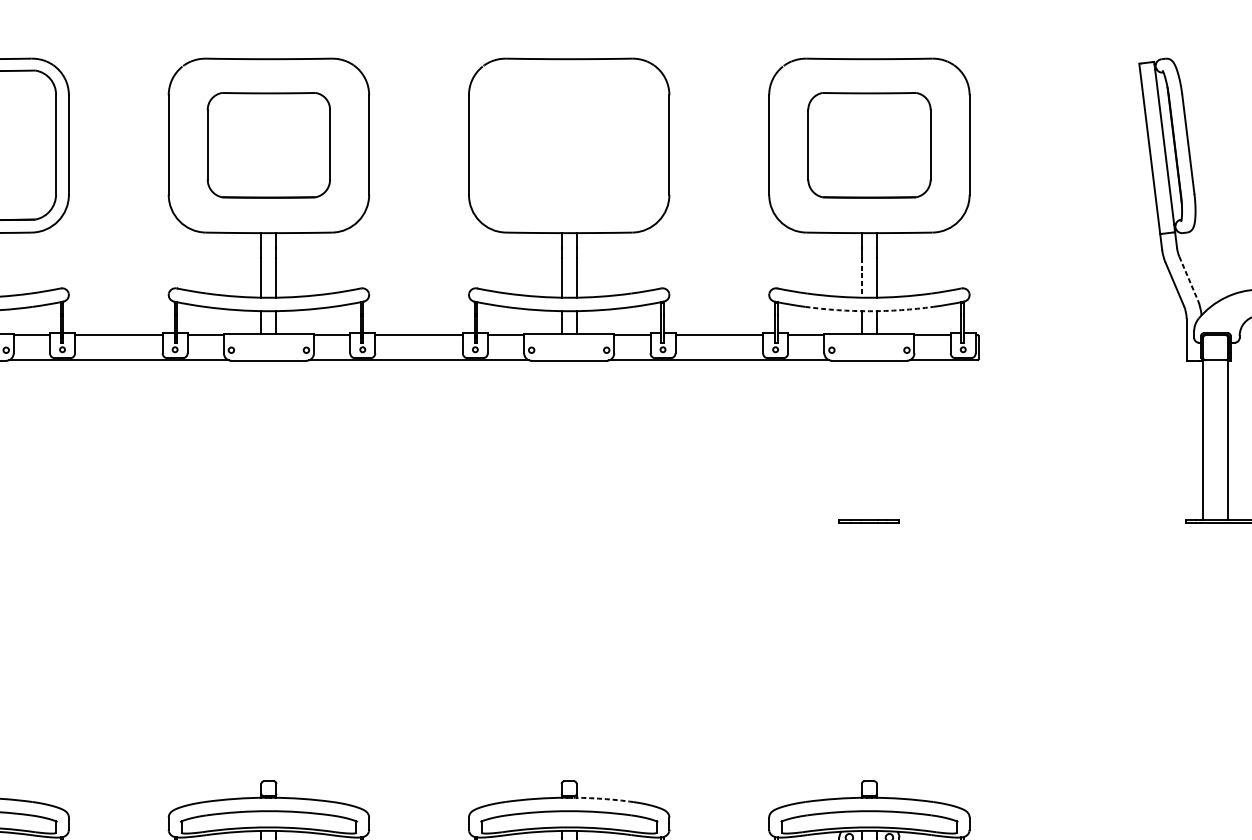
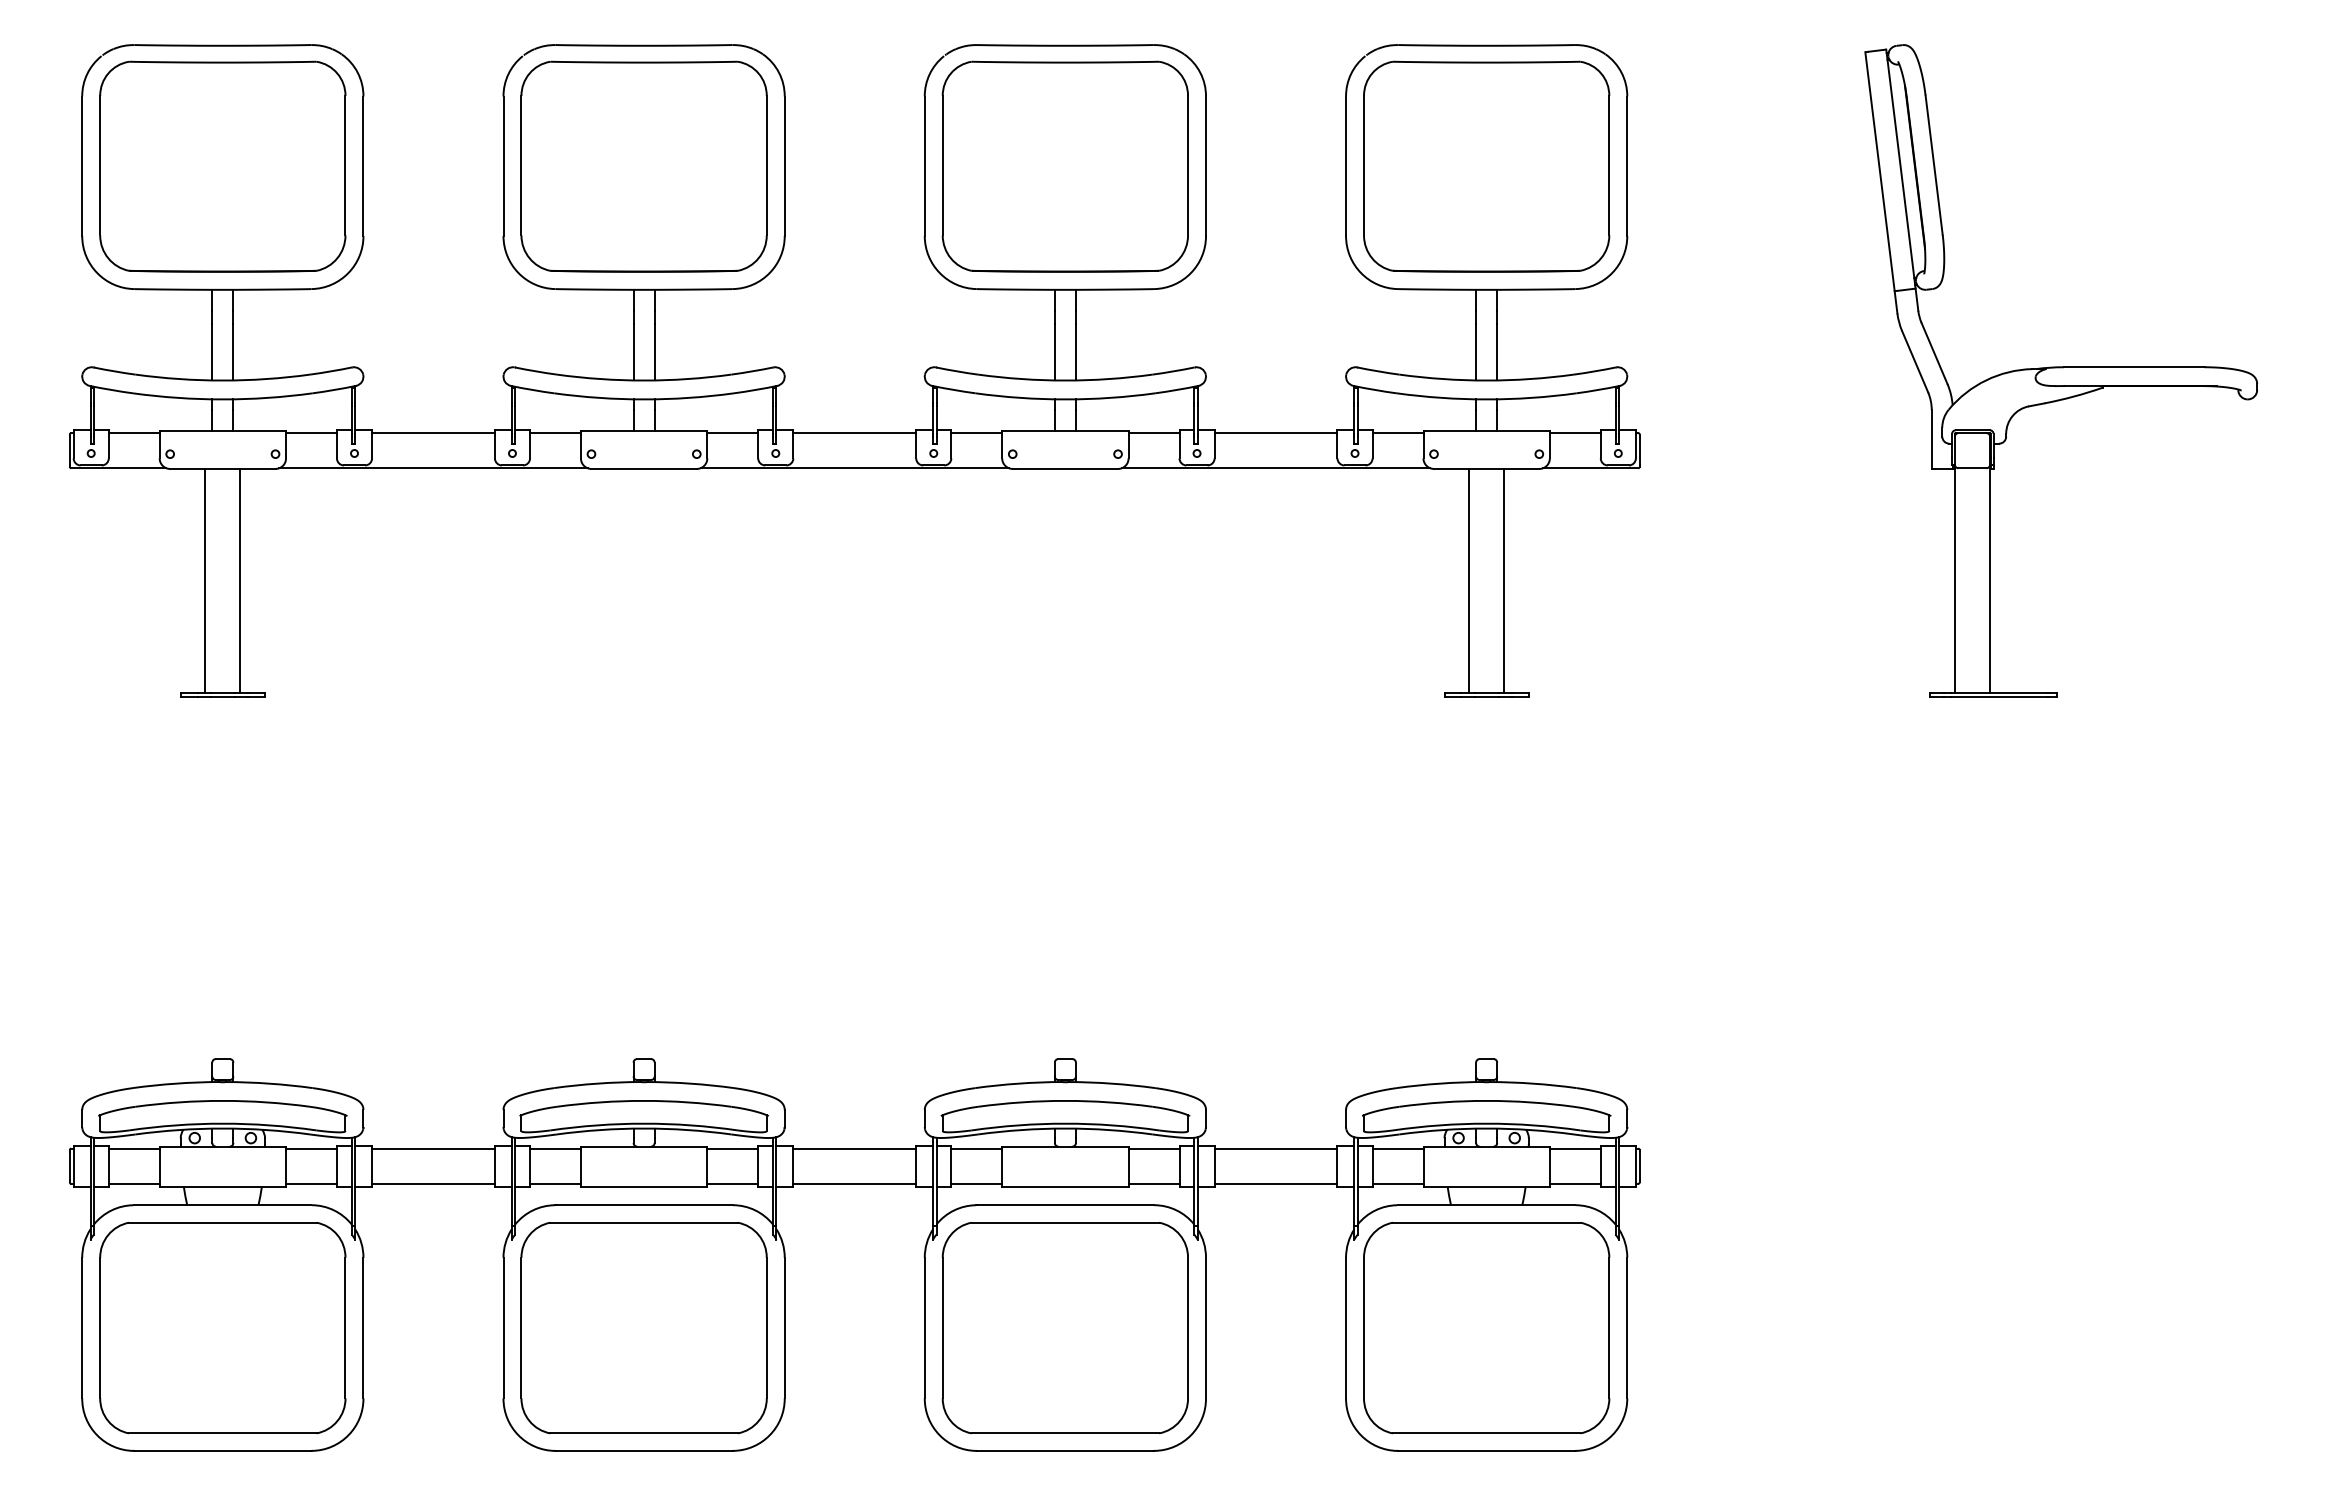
part: (268, 145) -> (643, 166), size x1.43
part: (568, 145) -> (1064, 166), added
part: (869, 145) -> (1486, 166), size x1.43
line: (862, 277) -> (1476, 352), dashed -> solid
line: (1188, 279) -> (1934, 354), dashed -> solid
arc: (869, 311) -> (1486, 399), dashed -> solid
line: (857, 440) -> (1469, 580), added
line: (882, 440) -> (1504, 580), added
arc: (602, 798) -> (1112, 1083), dashed -> solid

